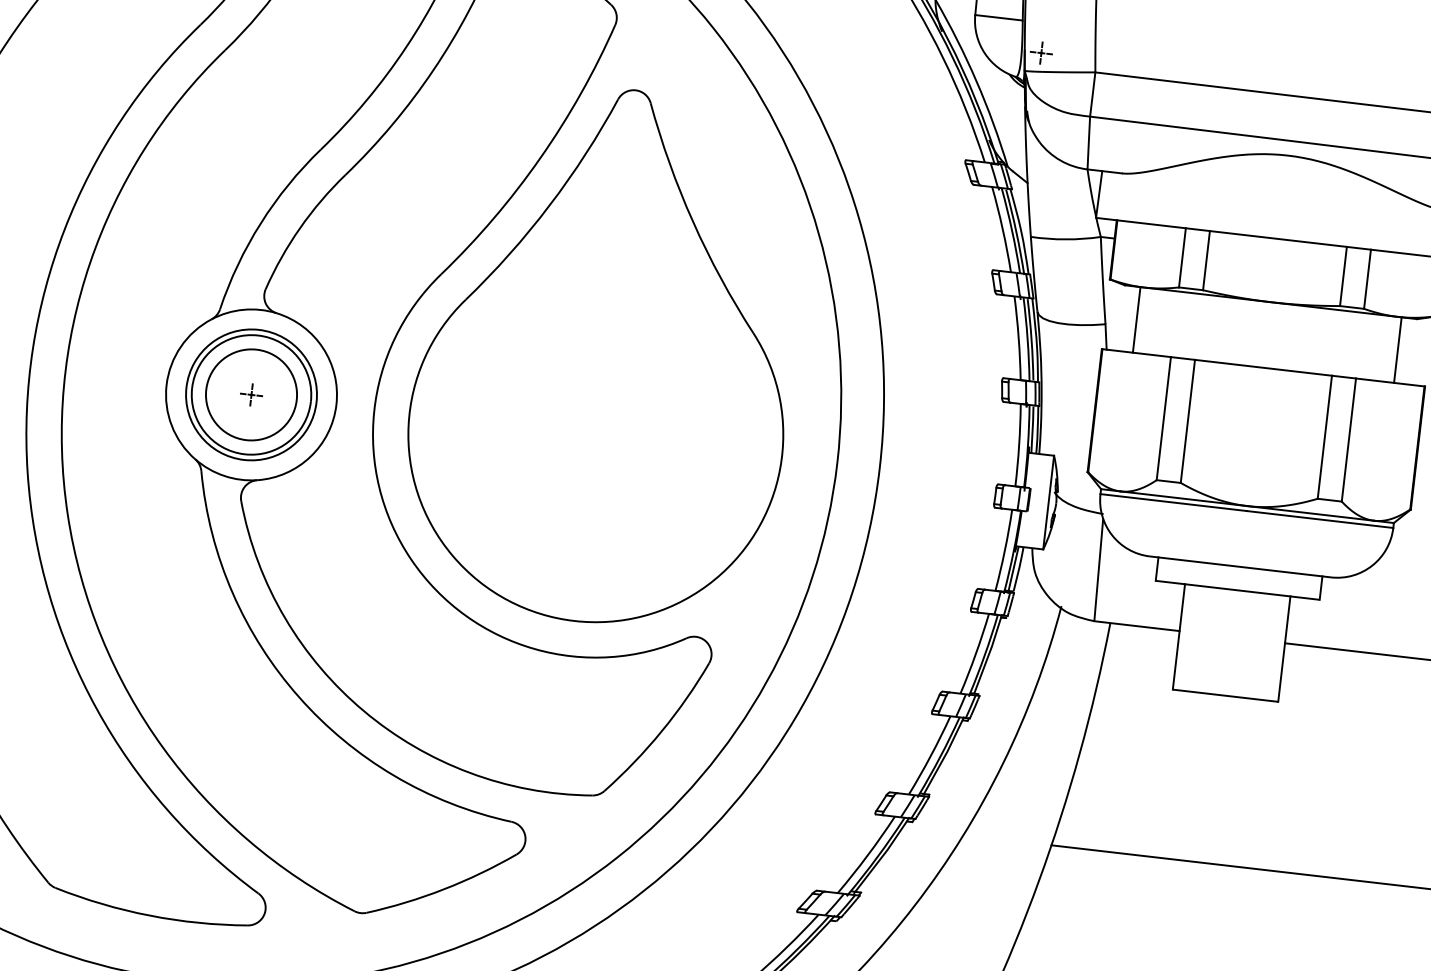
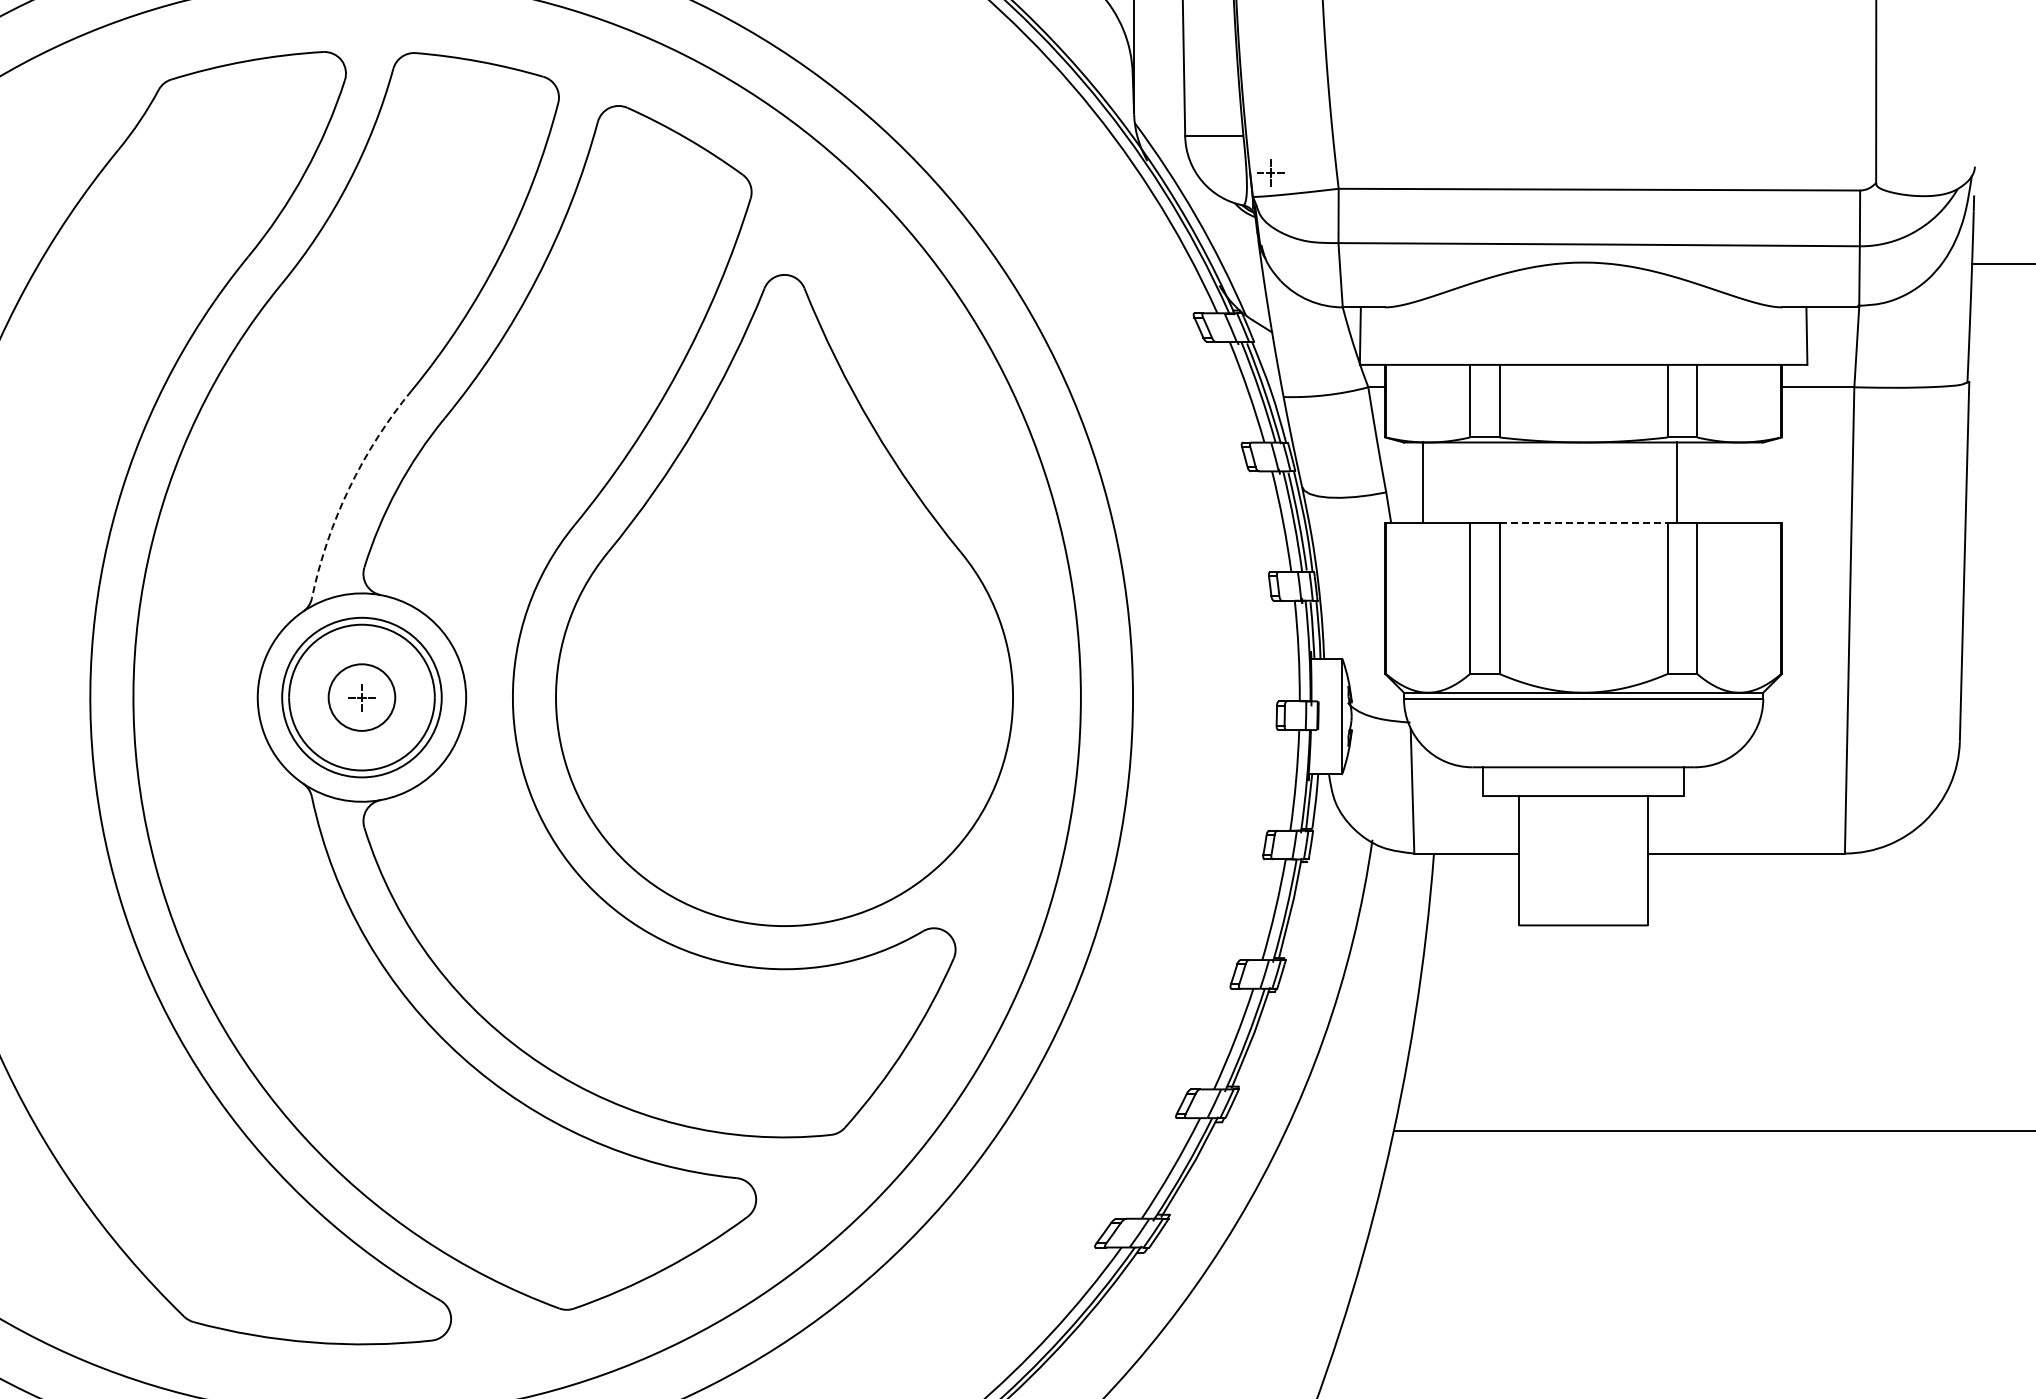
arc: (261, 223) -> (349, 488), solid -> dashed
line: (1397, 349) -> (1676, 482), moved
line: (1264, 367) -> (1584, 522), solid -> dashed
circle: (251, 394) -> (361, 697), size x0.6

